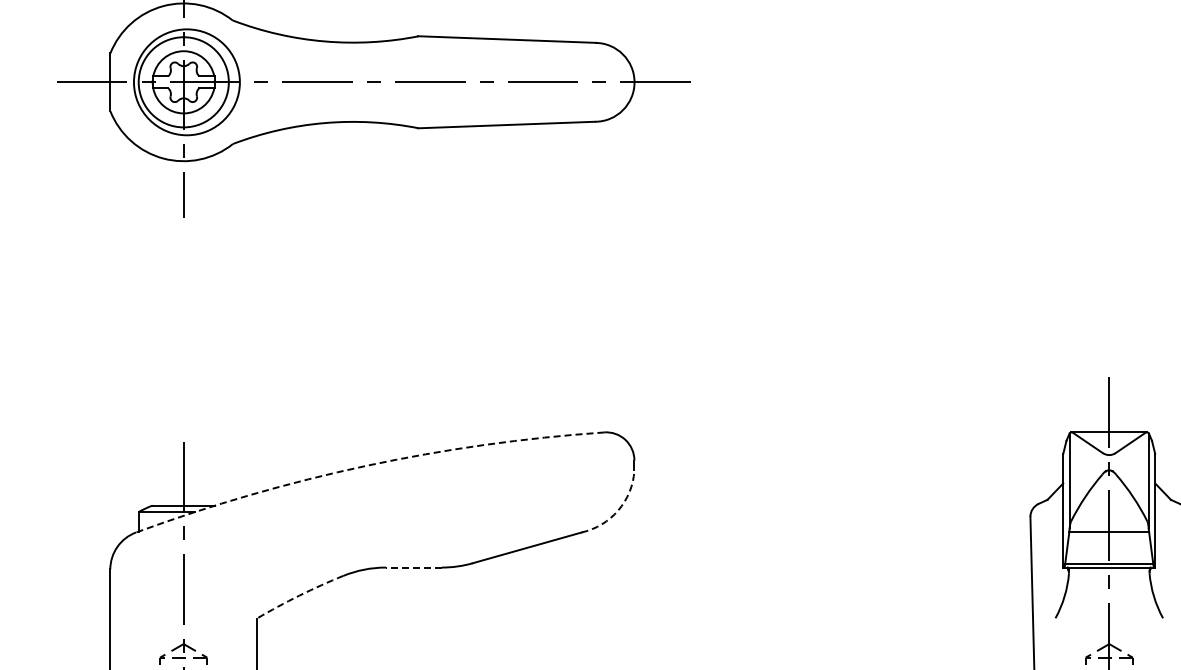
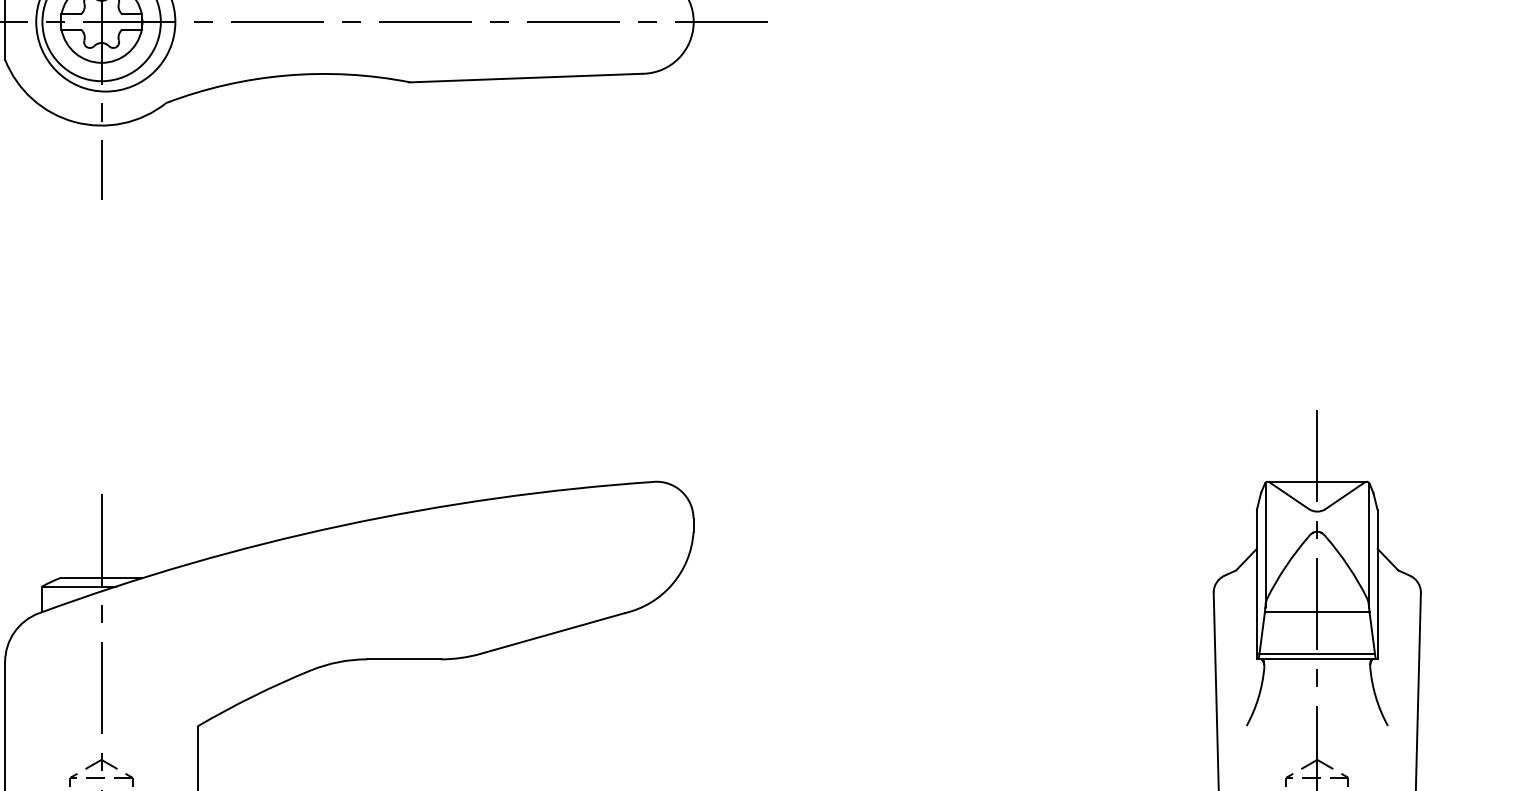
arc: (366, 465) -> (341, 525), dashed -> solid
arc: (618, 510) -> (672, 584), dashed -> solid
line: (413, 567) -> (403, 659), dashed -> solid
arc: (299, 595) -> (253, 696), dashed -> solid

